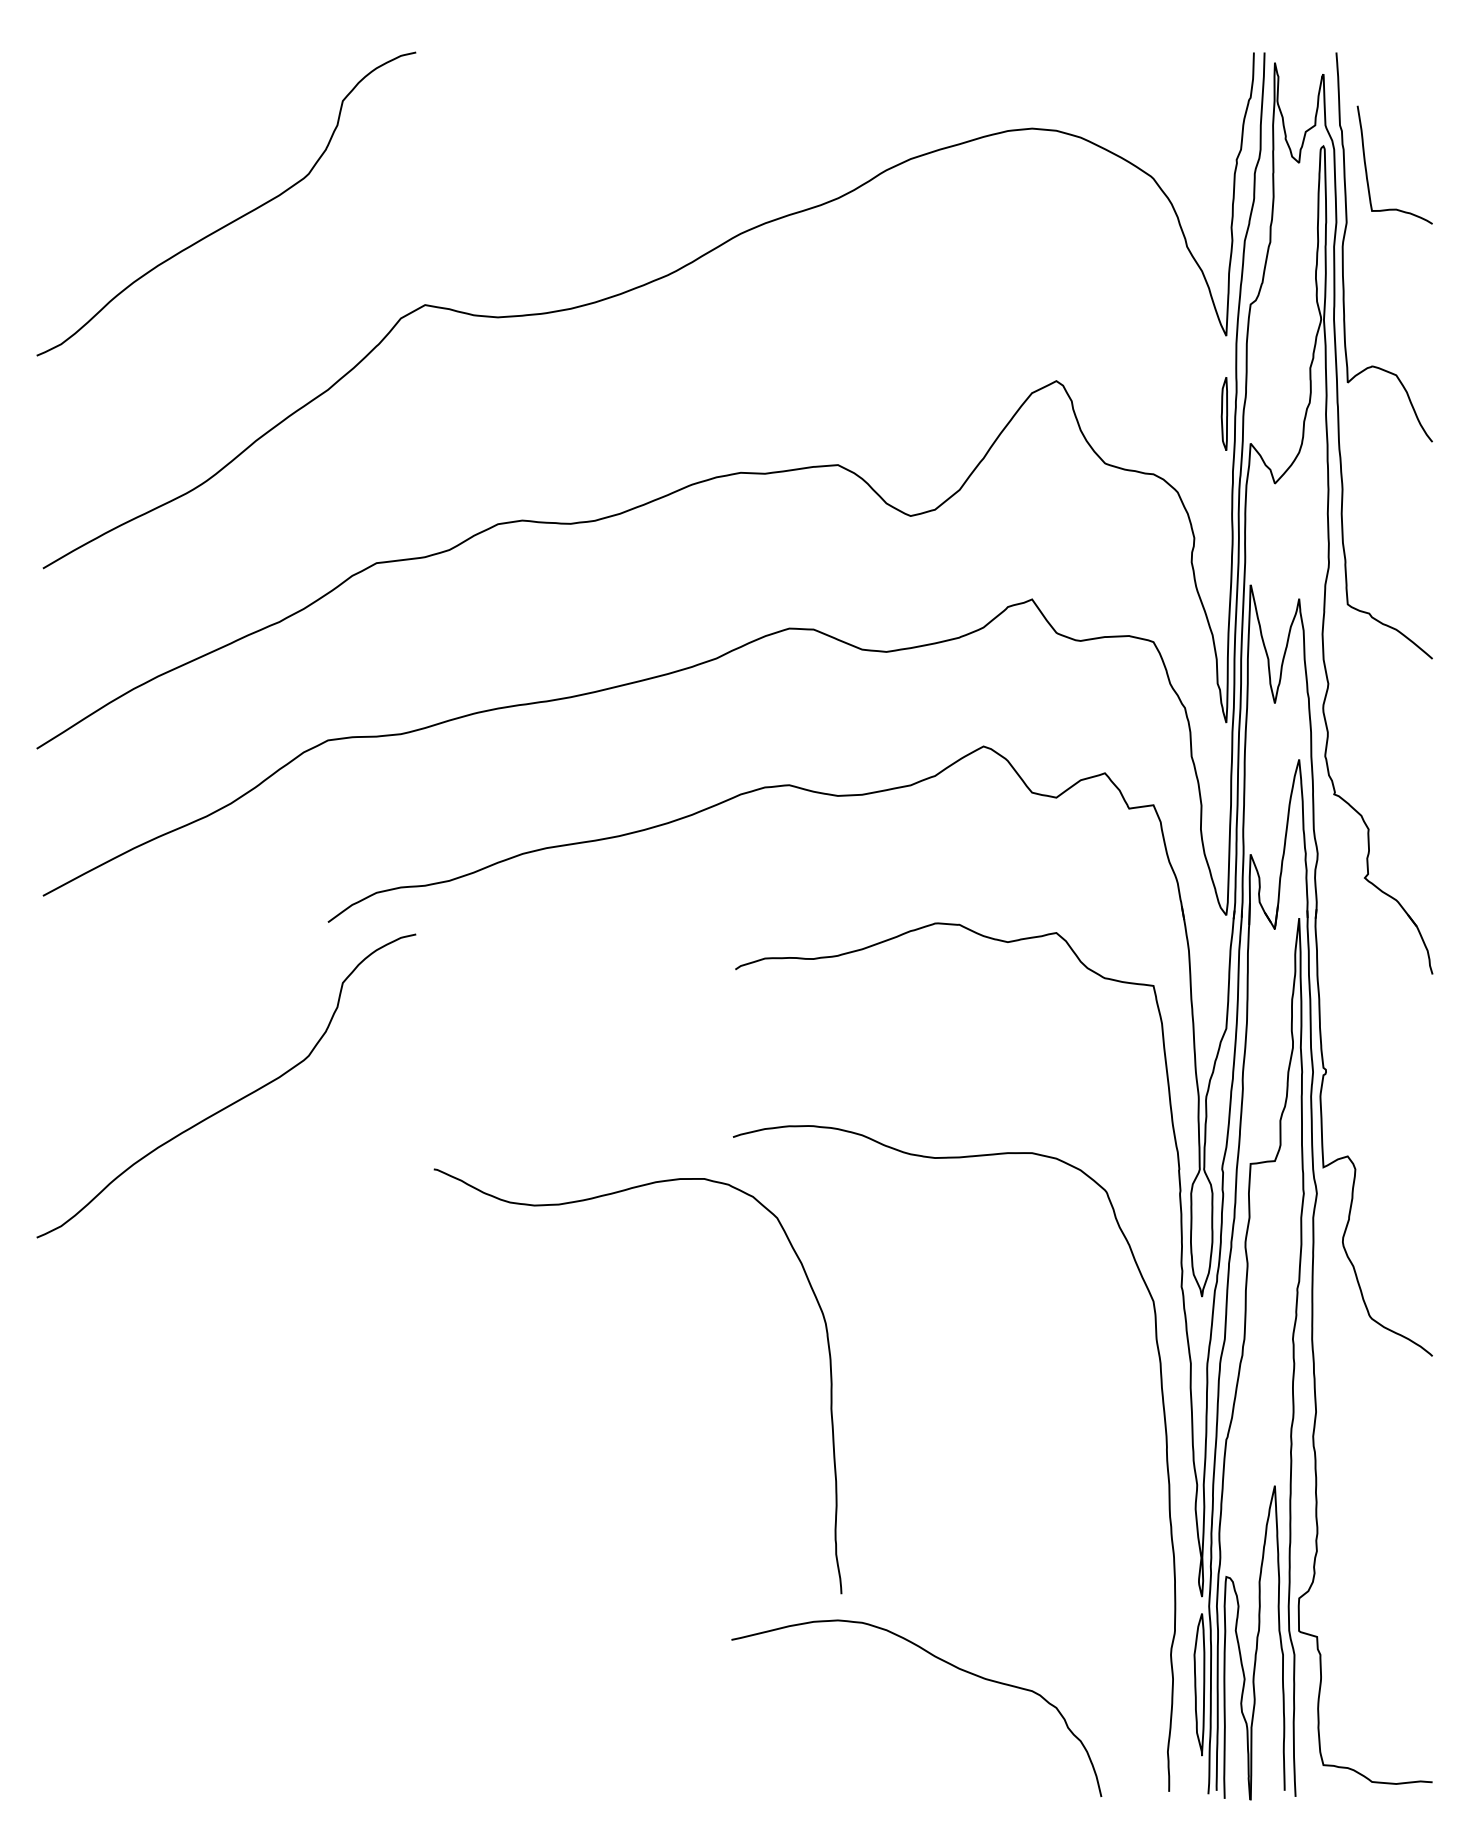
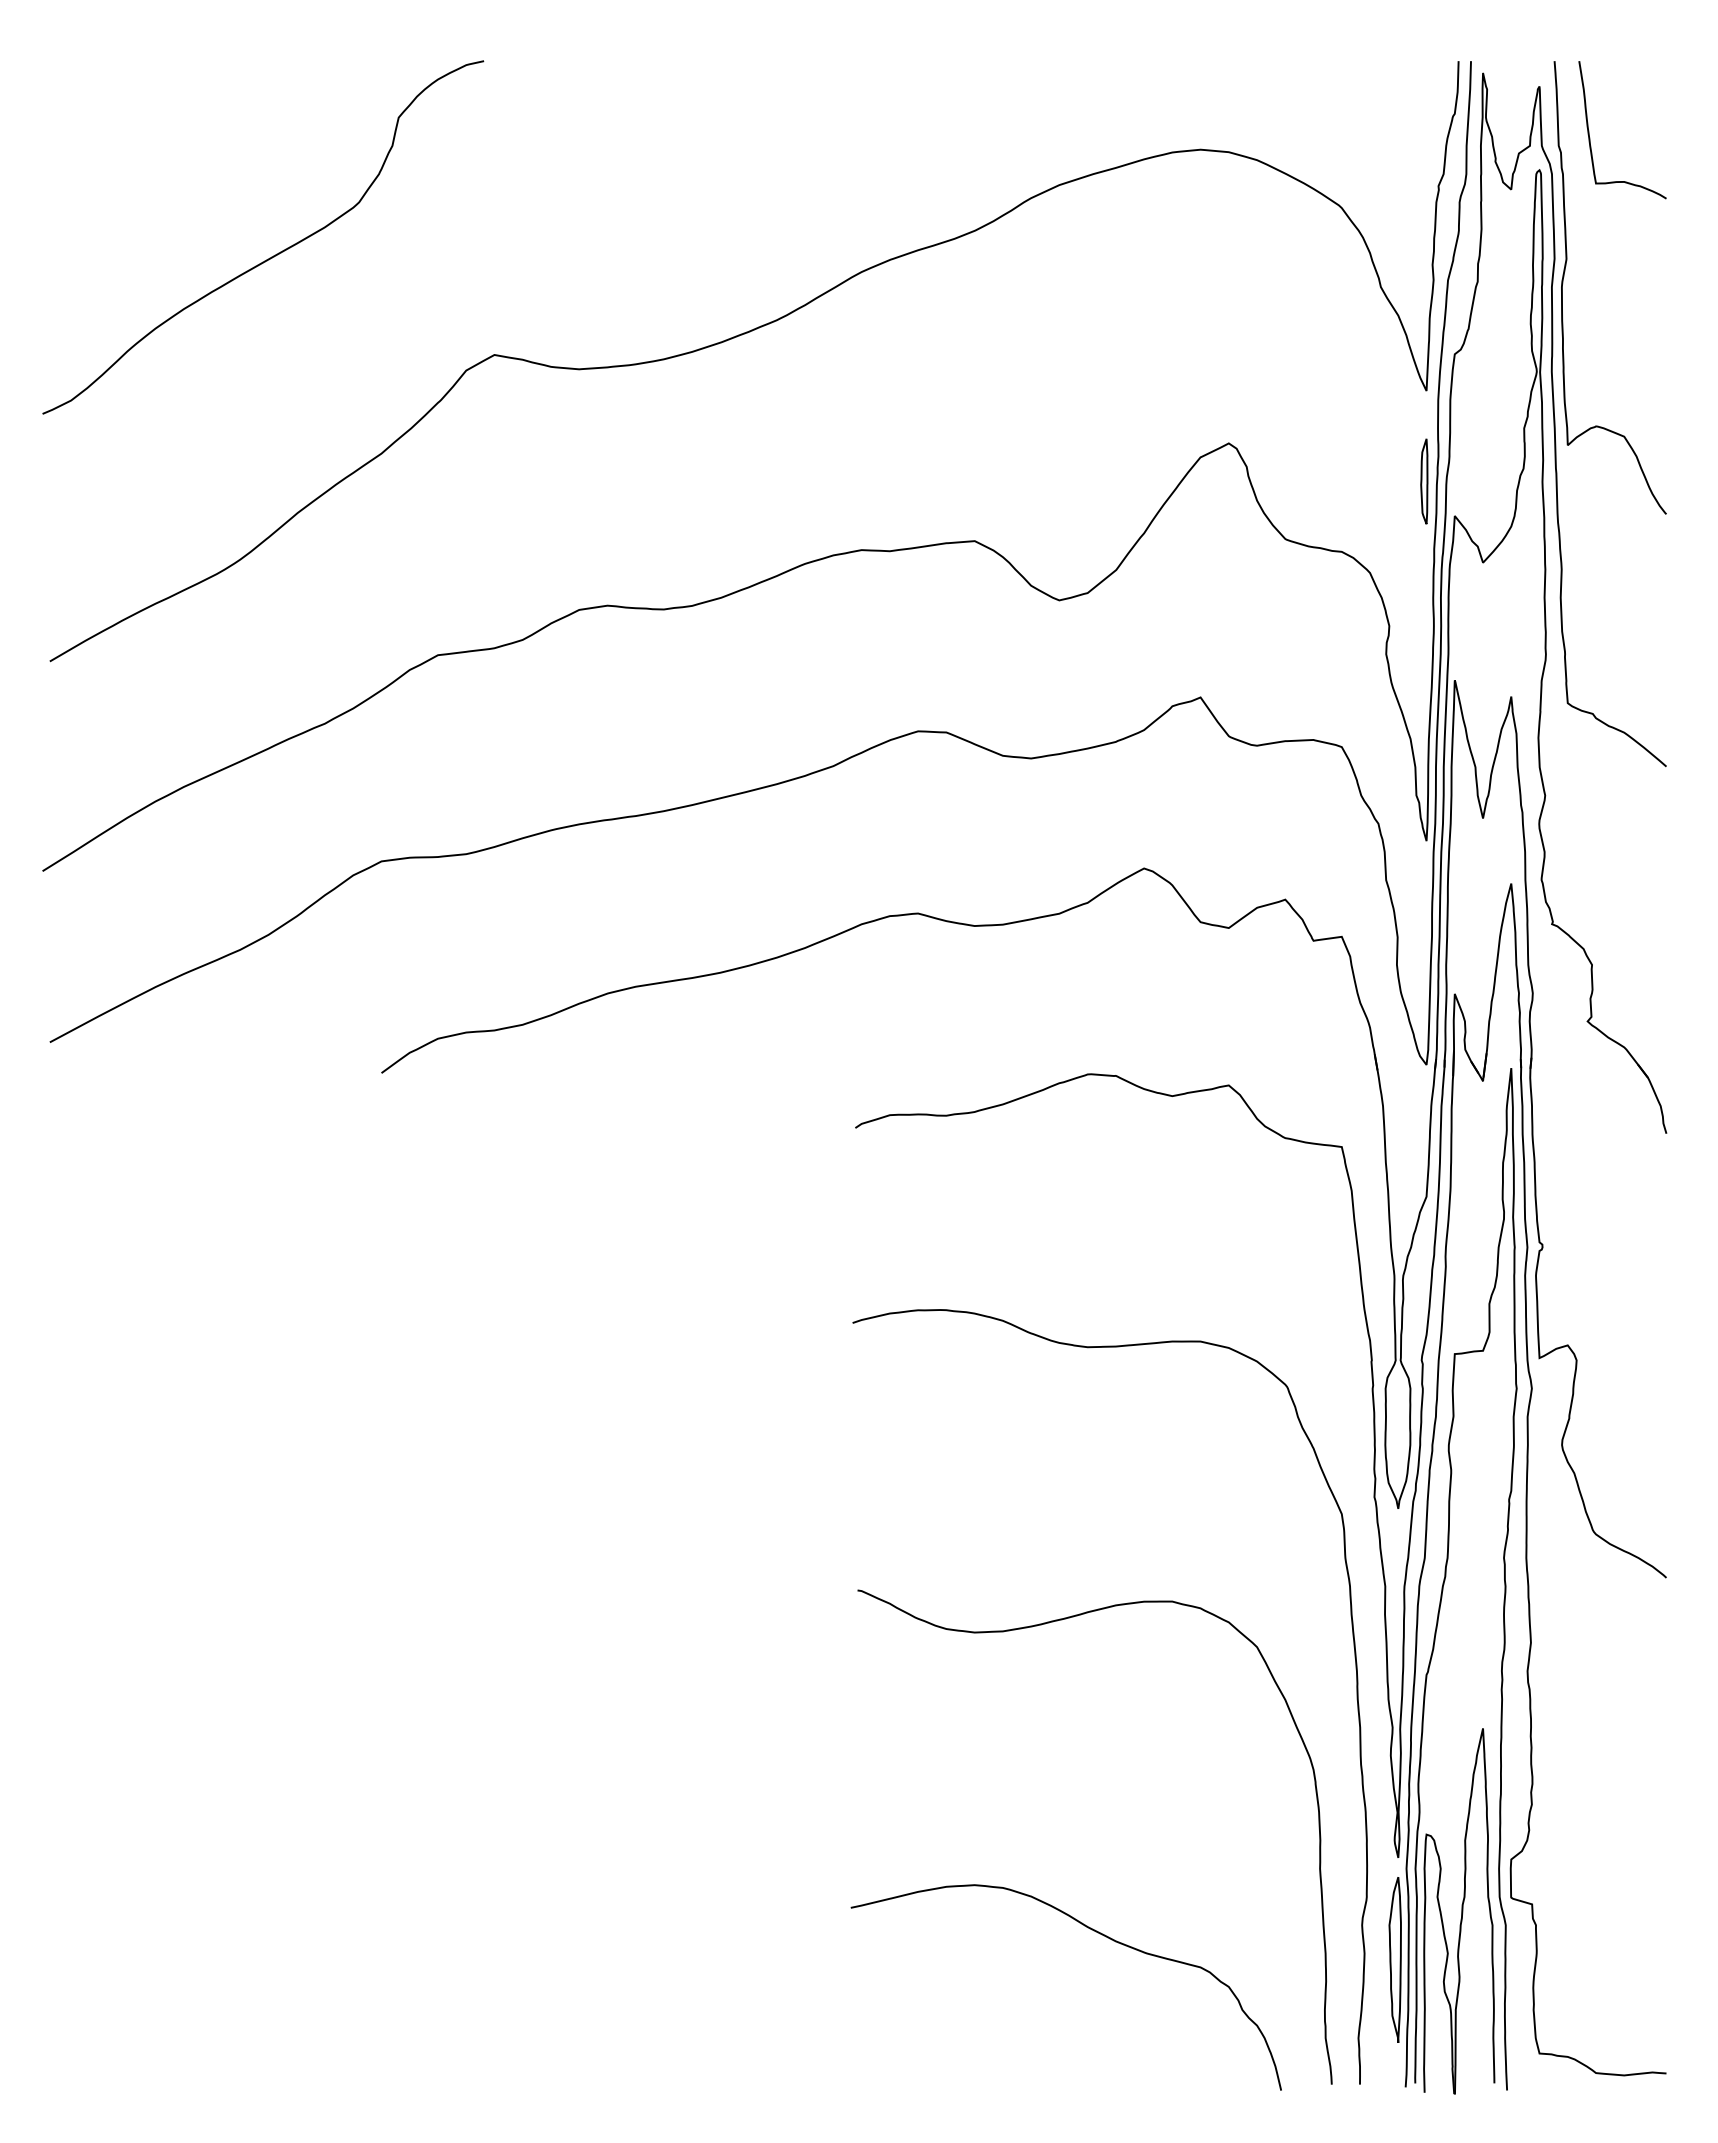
curve: (1367, 171) -> (1590, 137), moved
curve: (235, 1101) -> (273, 1281), removed
curve: (591, 1199) -> (1041, 1625), moved

